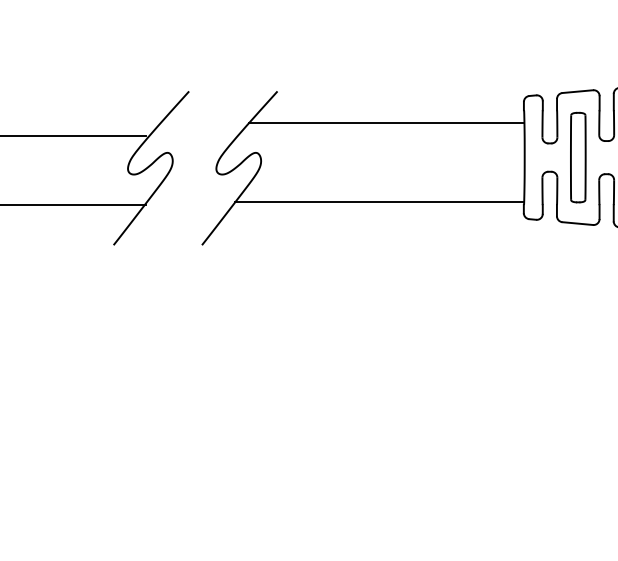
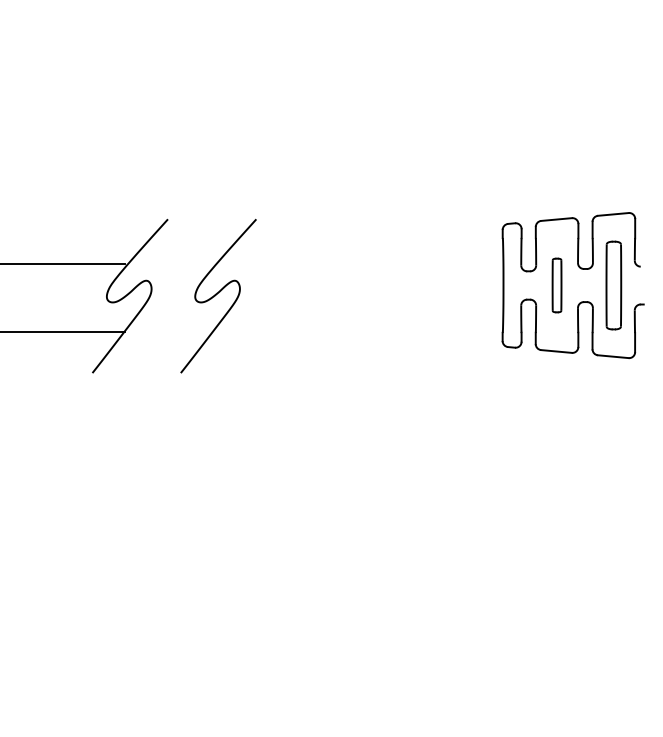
line: (386, 122) -> (365, 250), removed
part: (577, 157) -> (556, 285), size x0.6
line: (379, 202) -> (358, 330), removed

